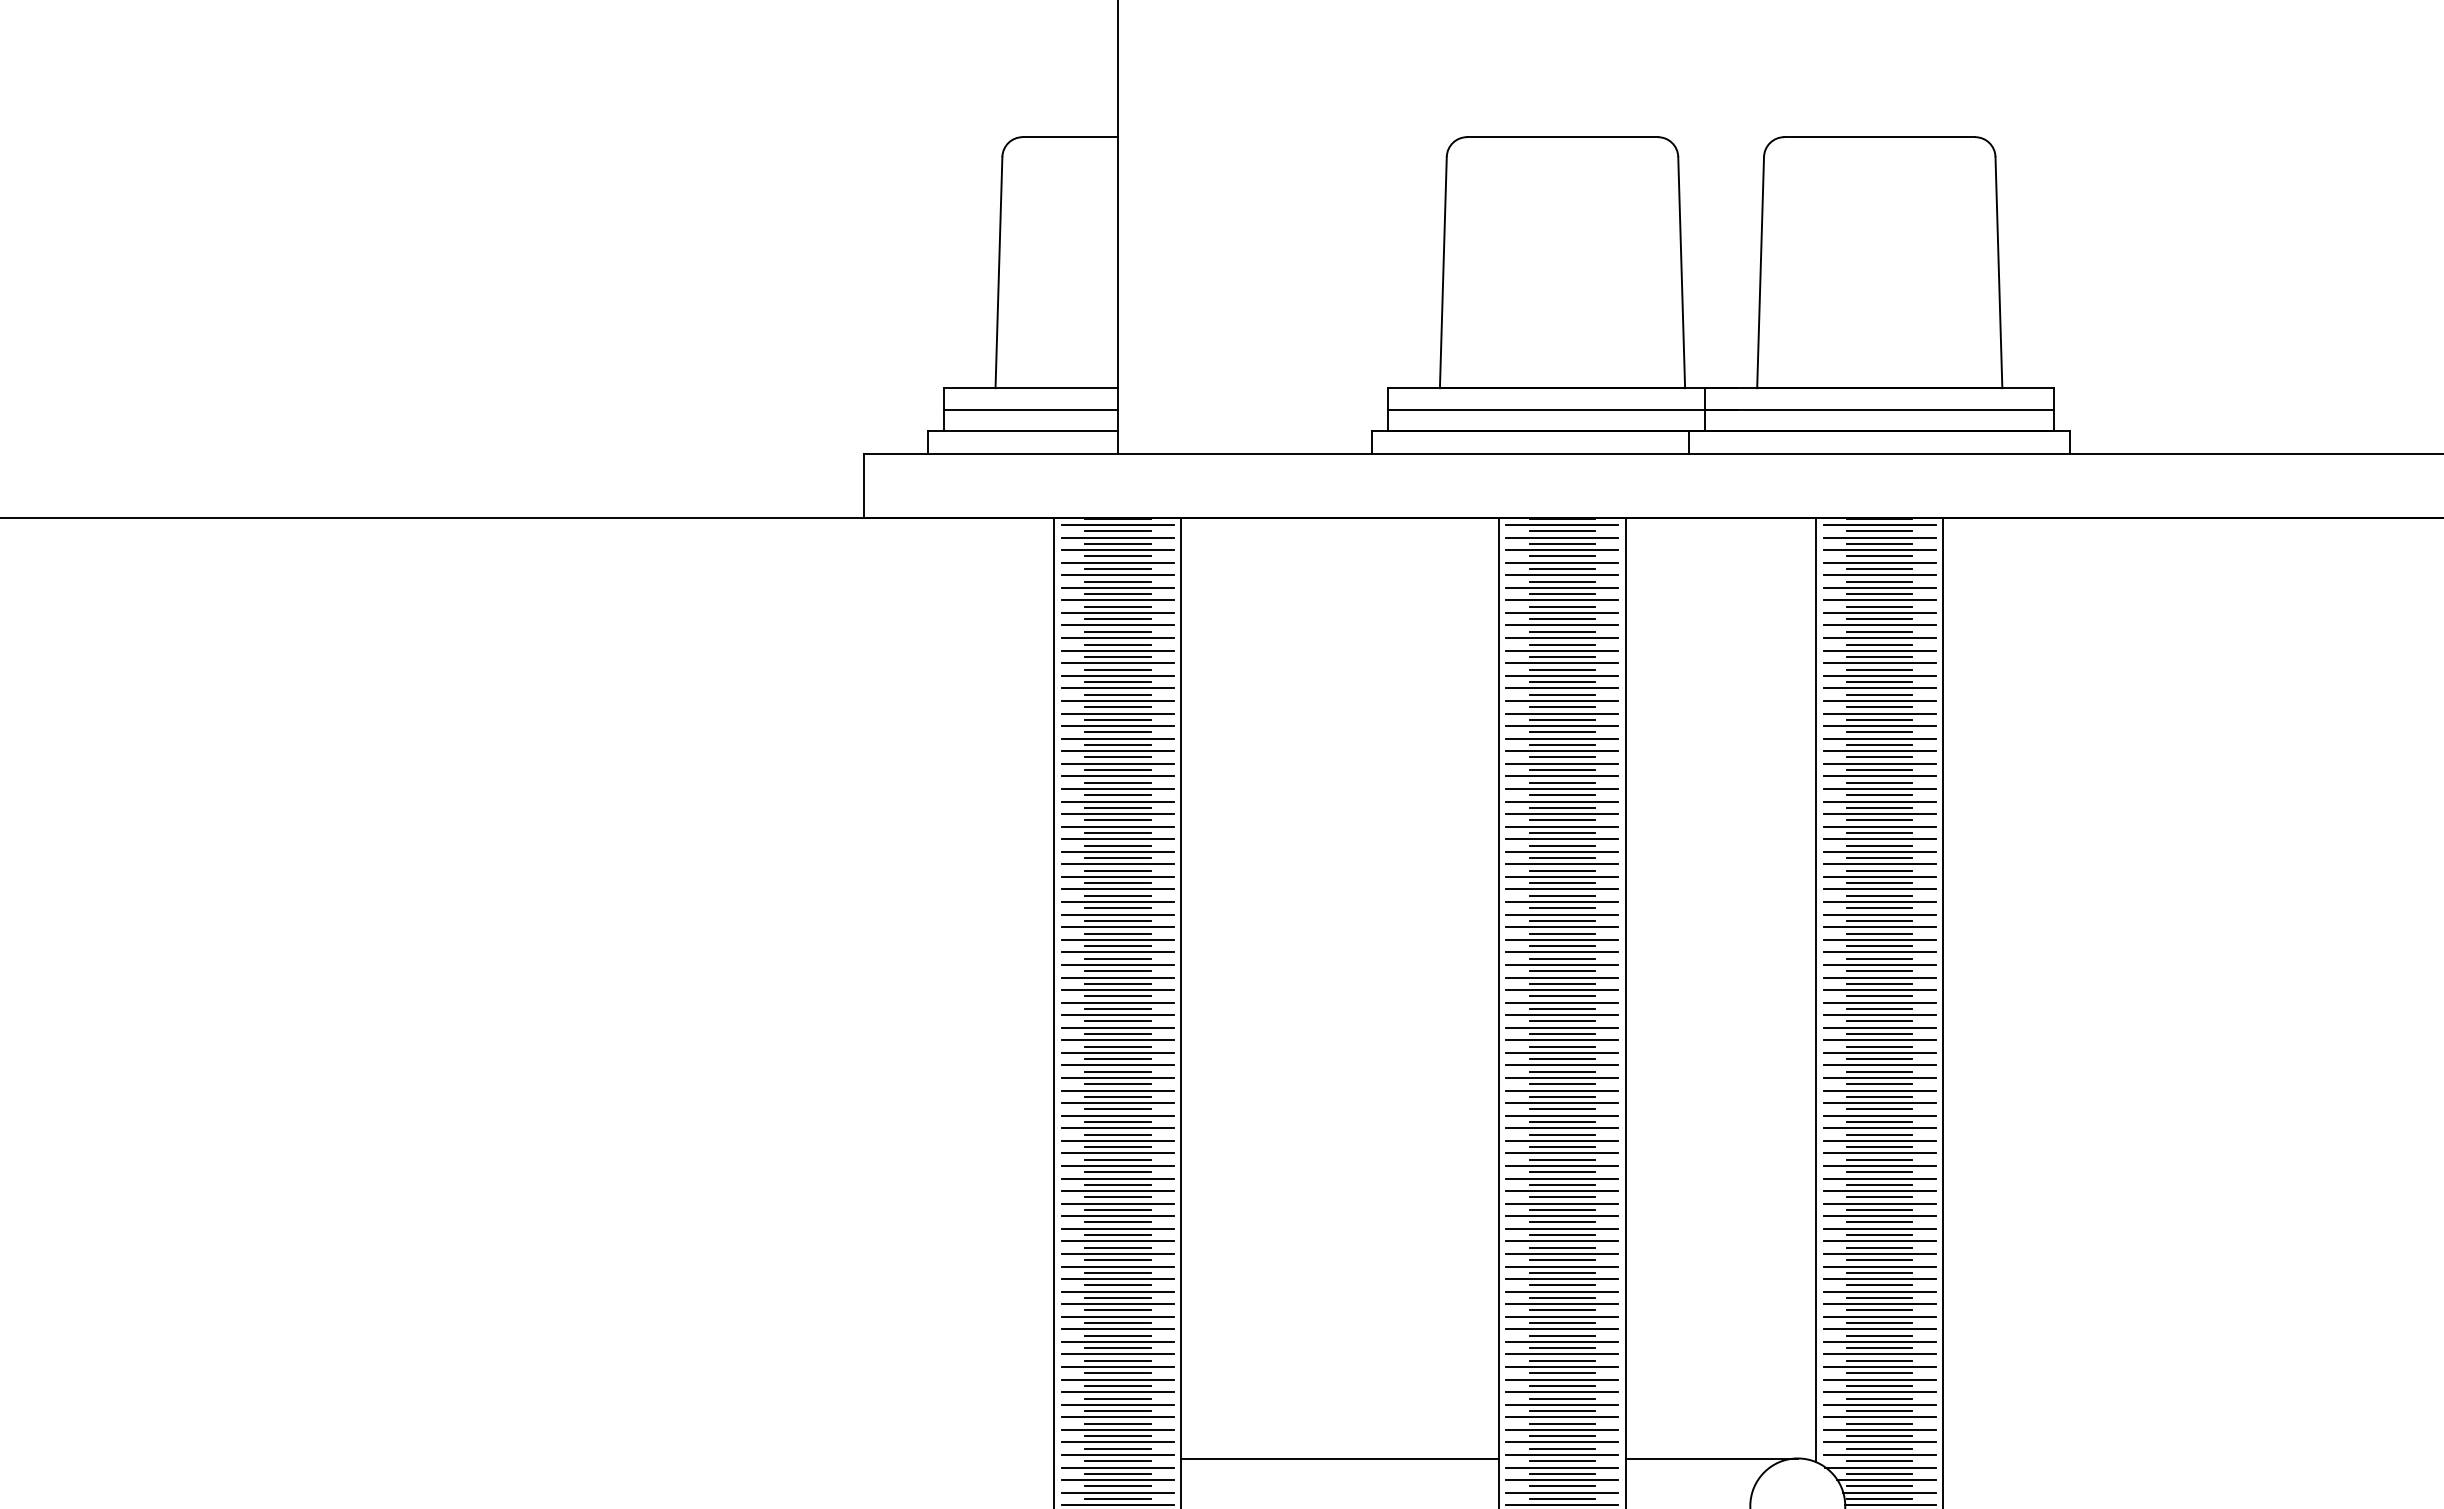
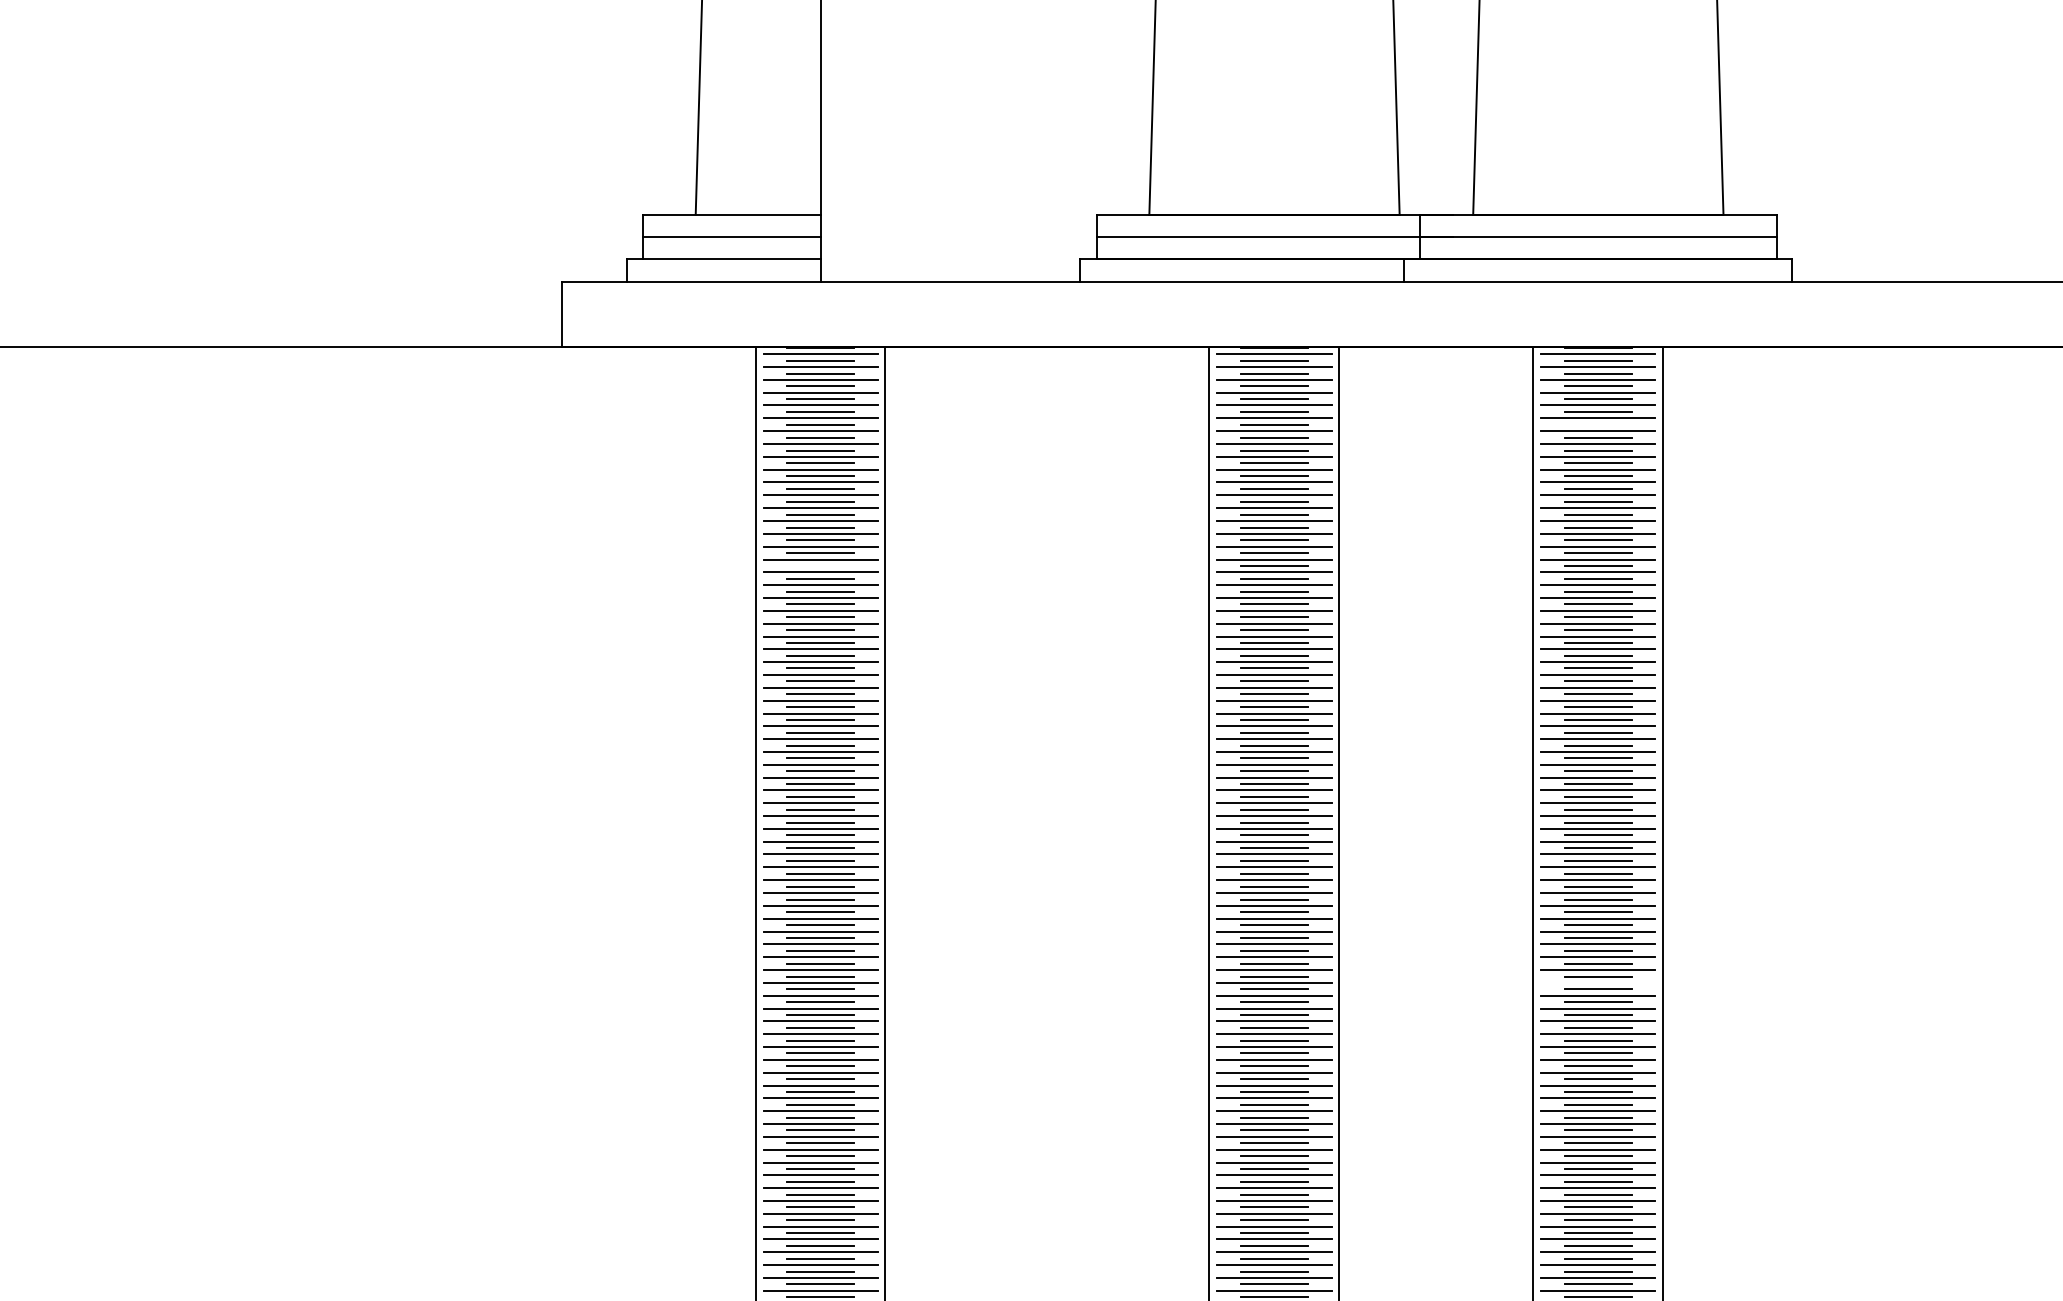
line: (1879, 594) -> (1598, 425), removed
line: (1117, 732) -> (820, 566), removed
line: (1879, 1140) -> (1598, 982), removed

